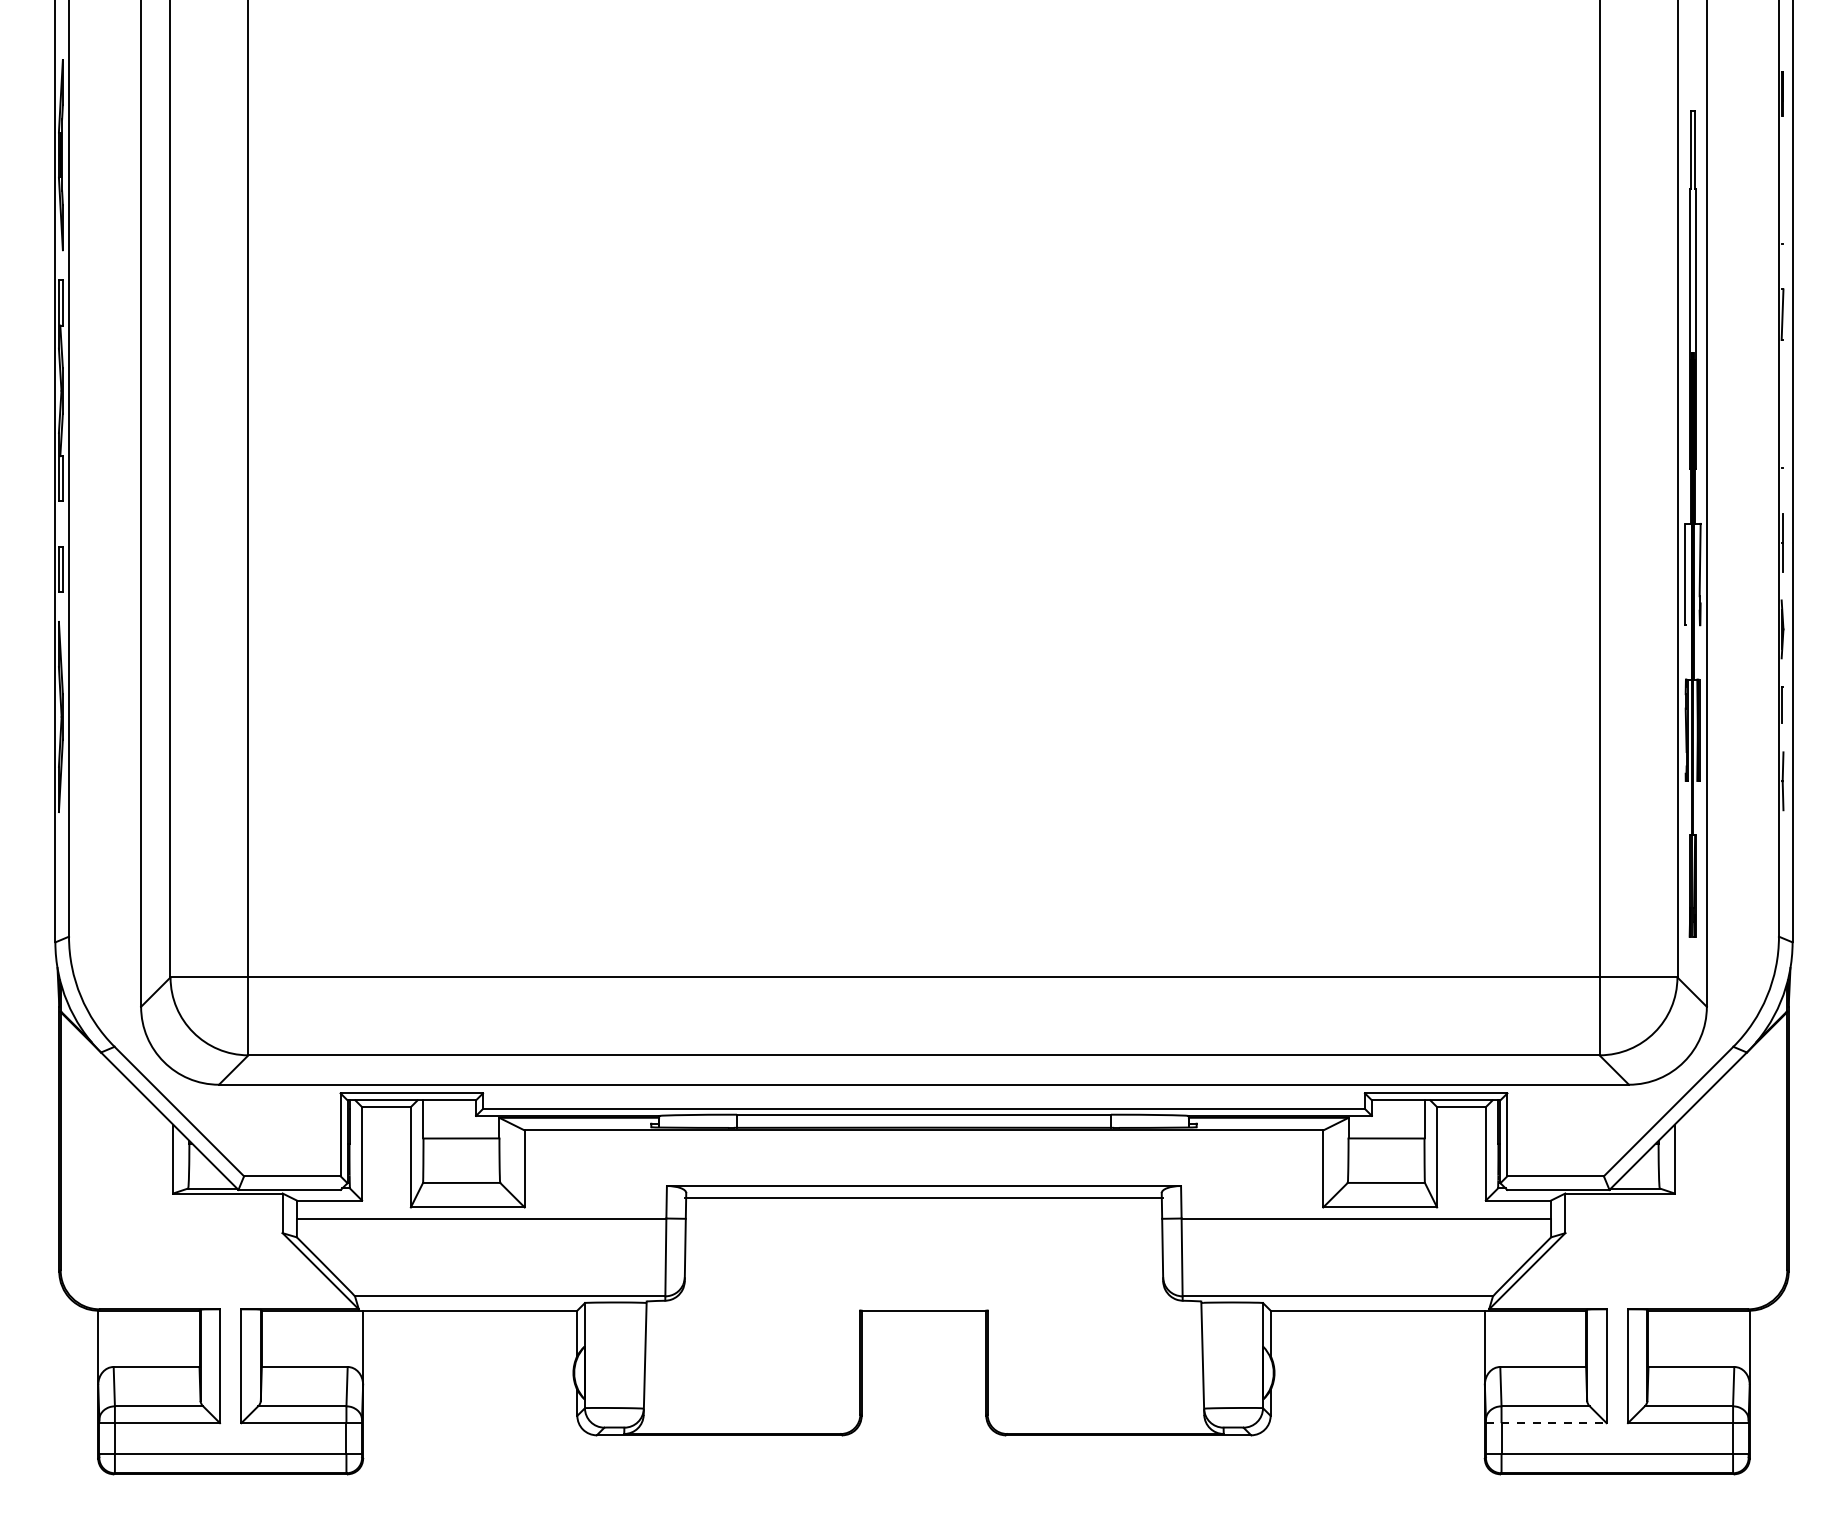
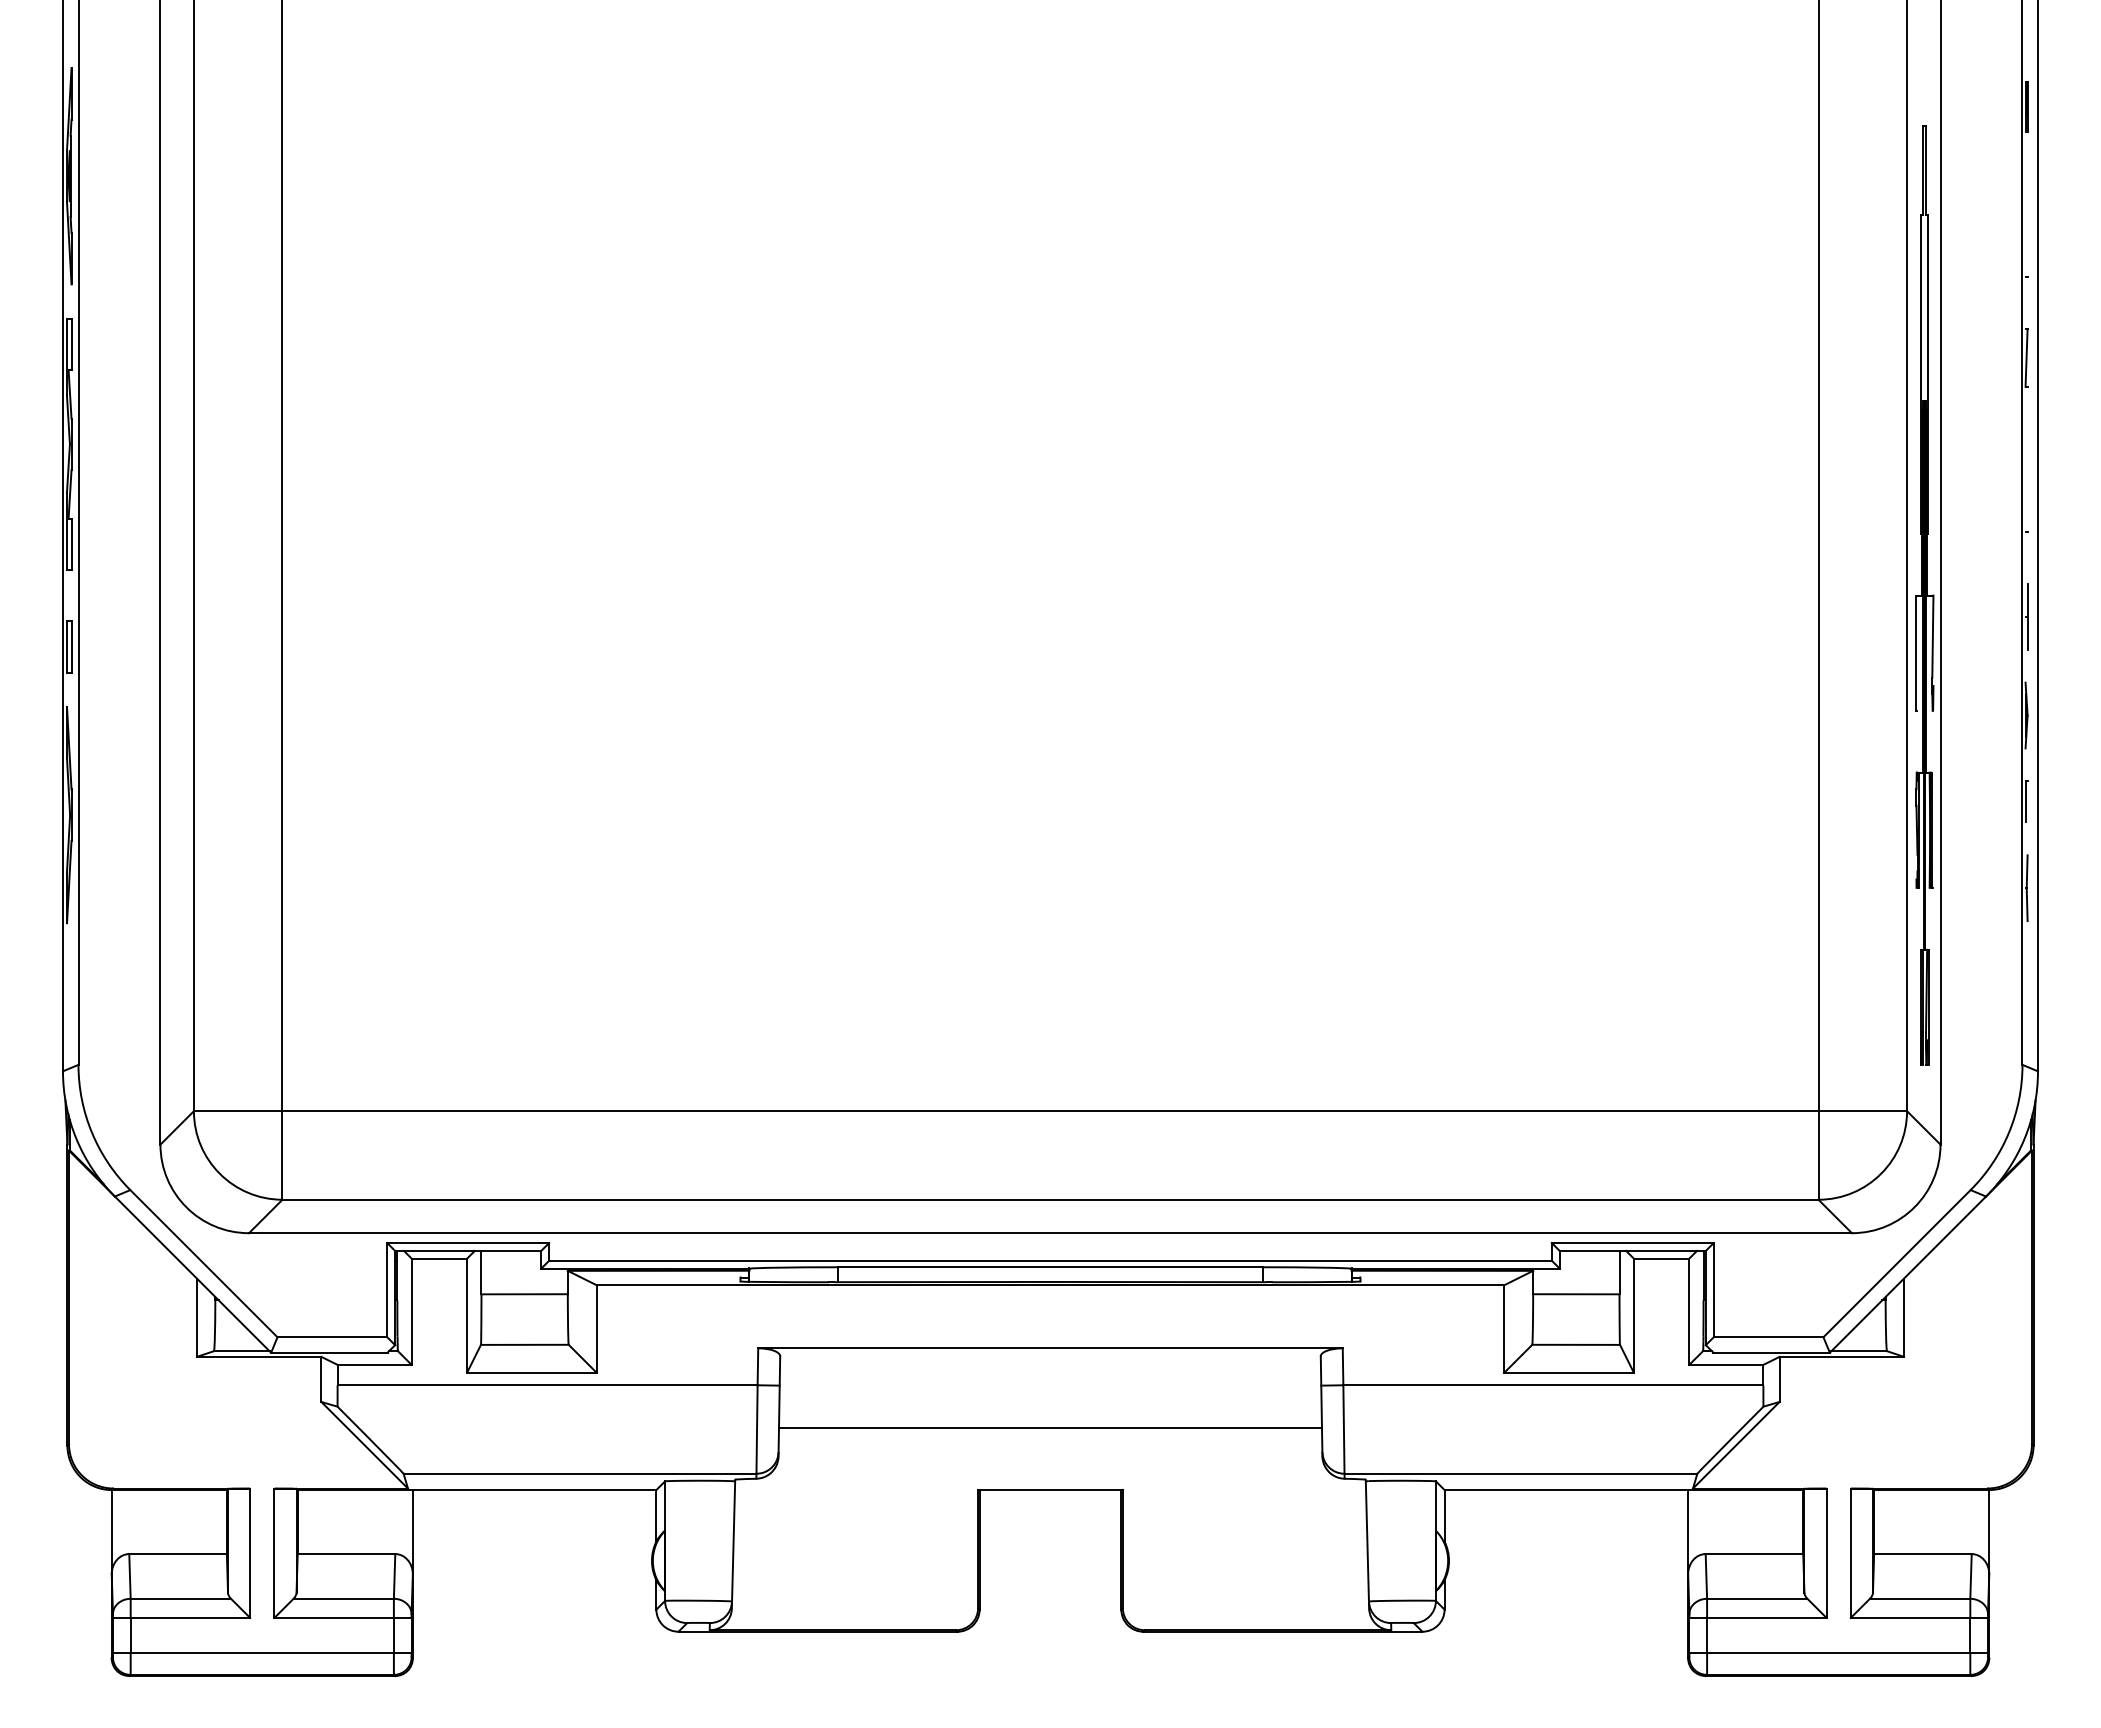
line: (924, 1198) -> (1050, 1428), moved
line: (1545, 1422) -> (1757, 1617), dashed -> solid

